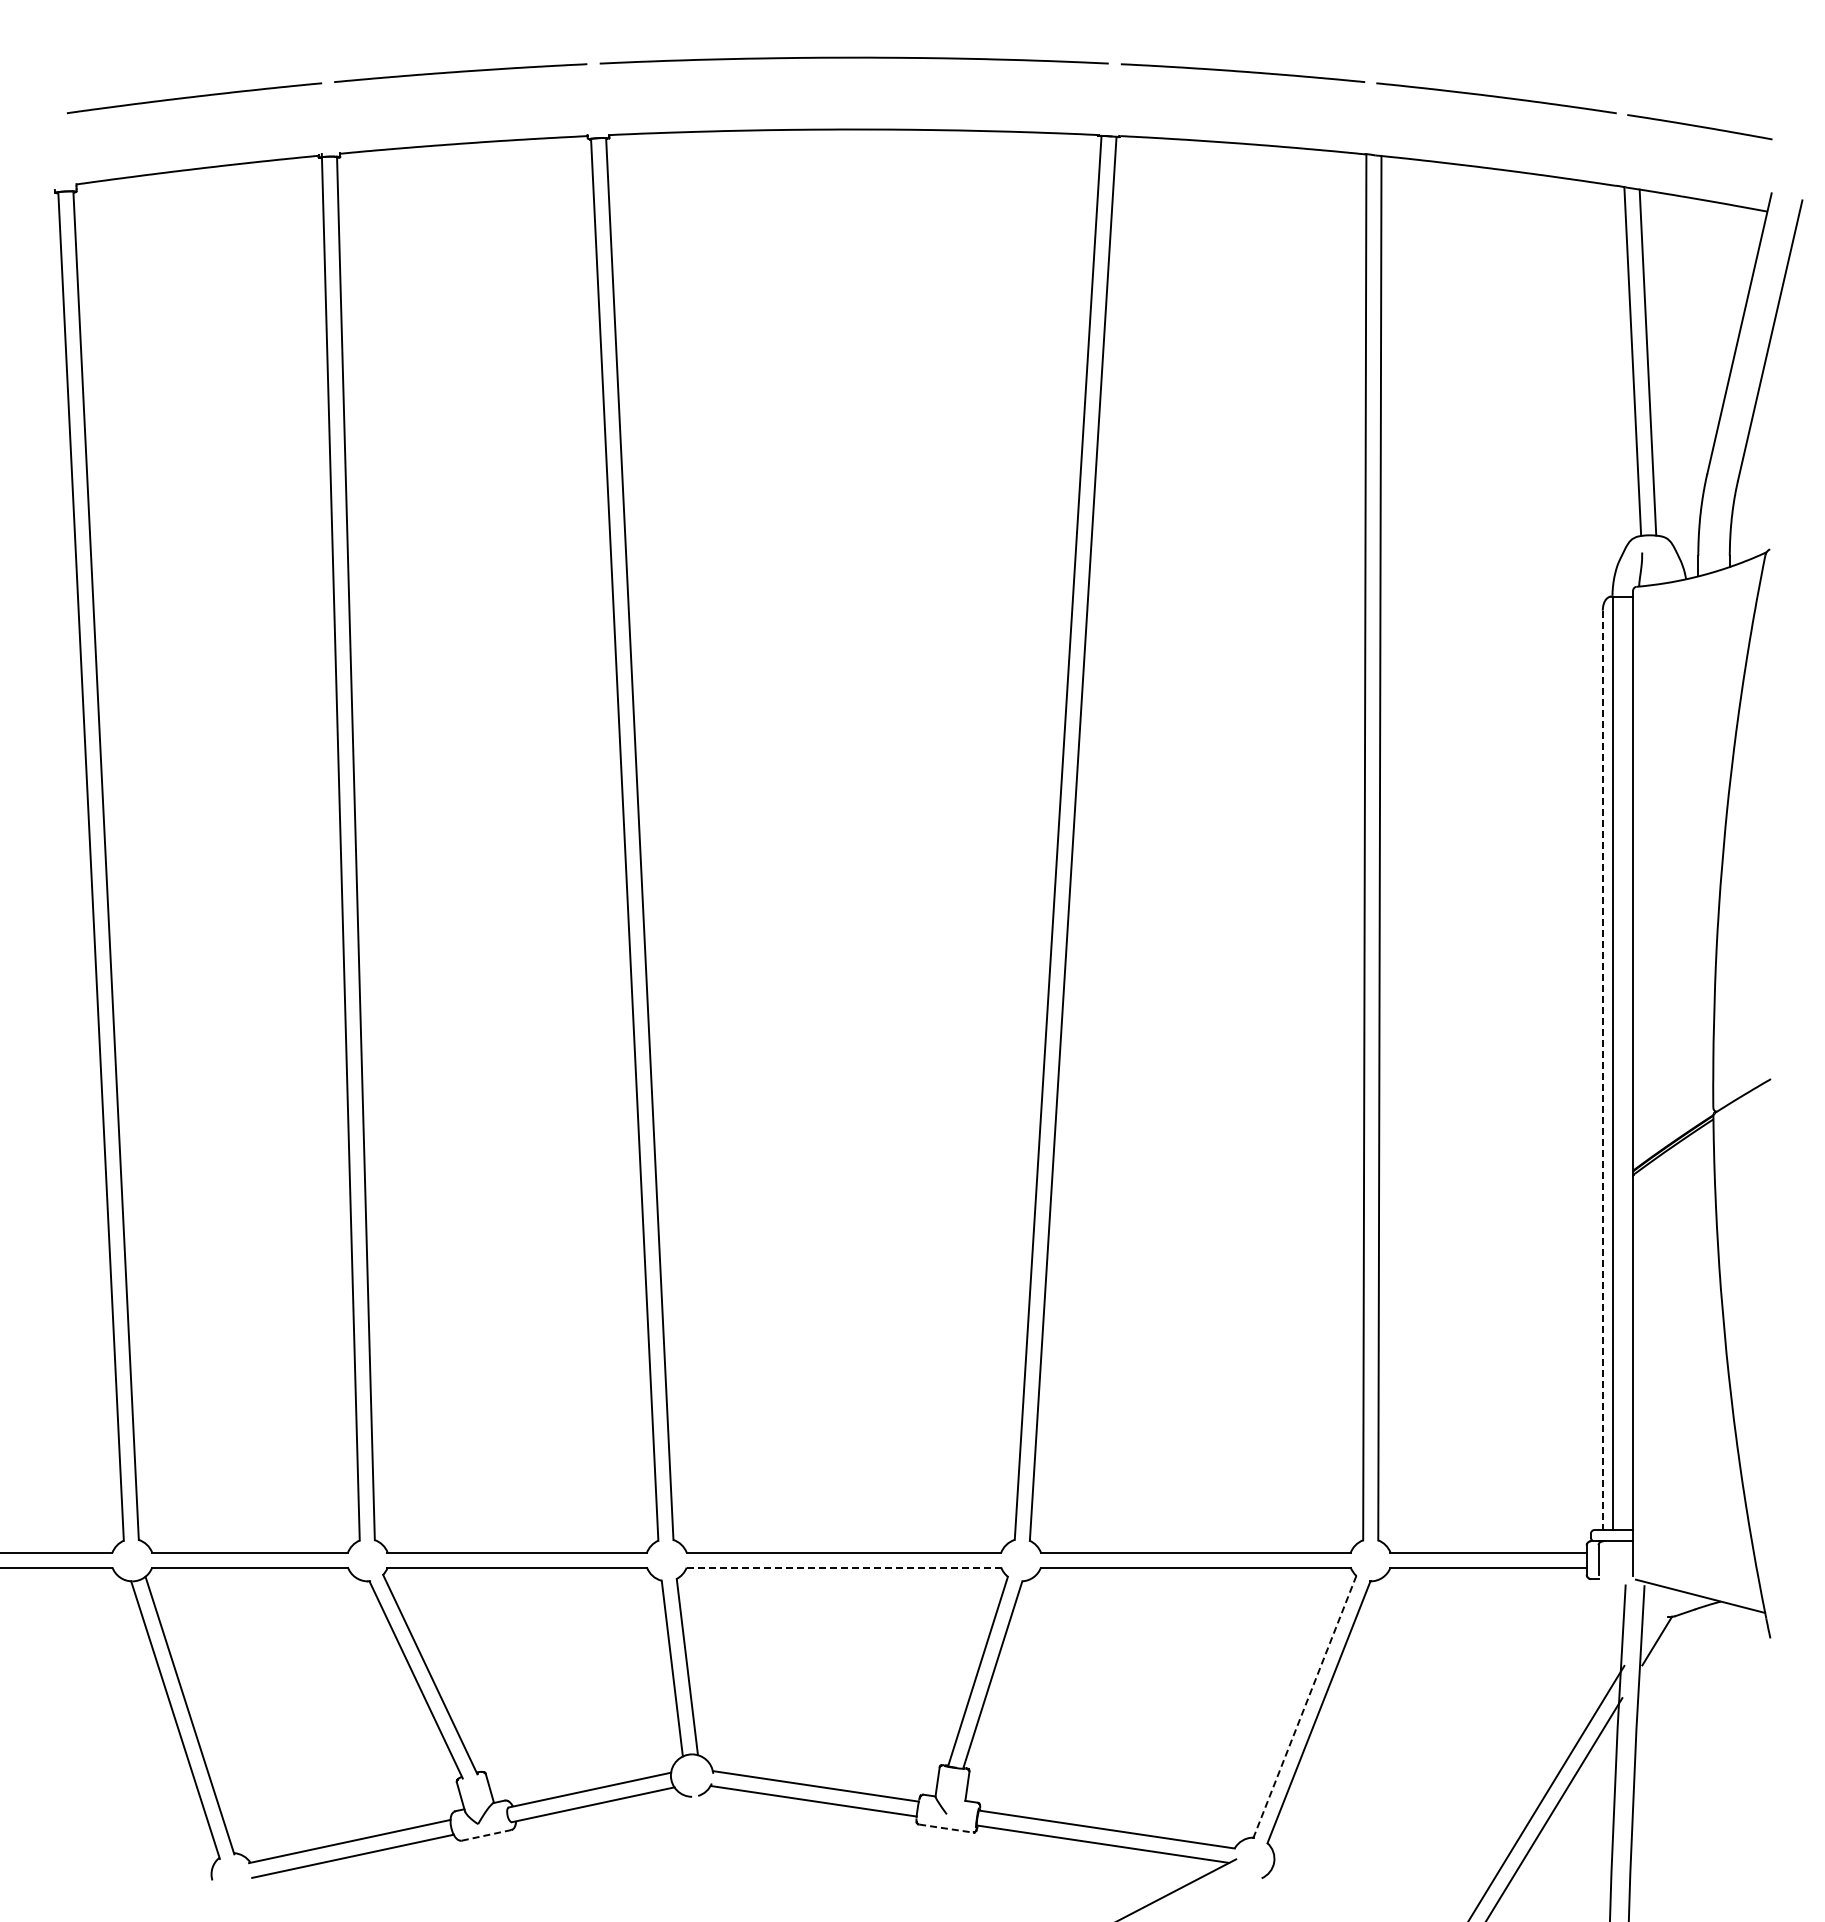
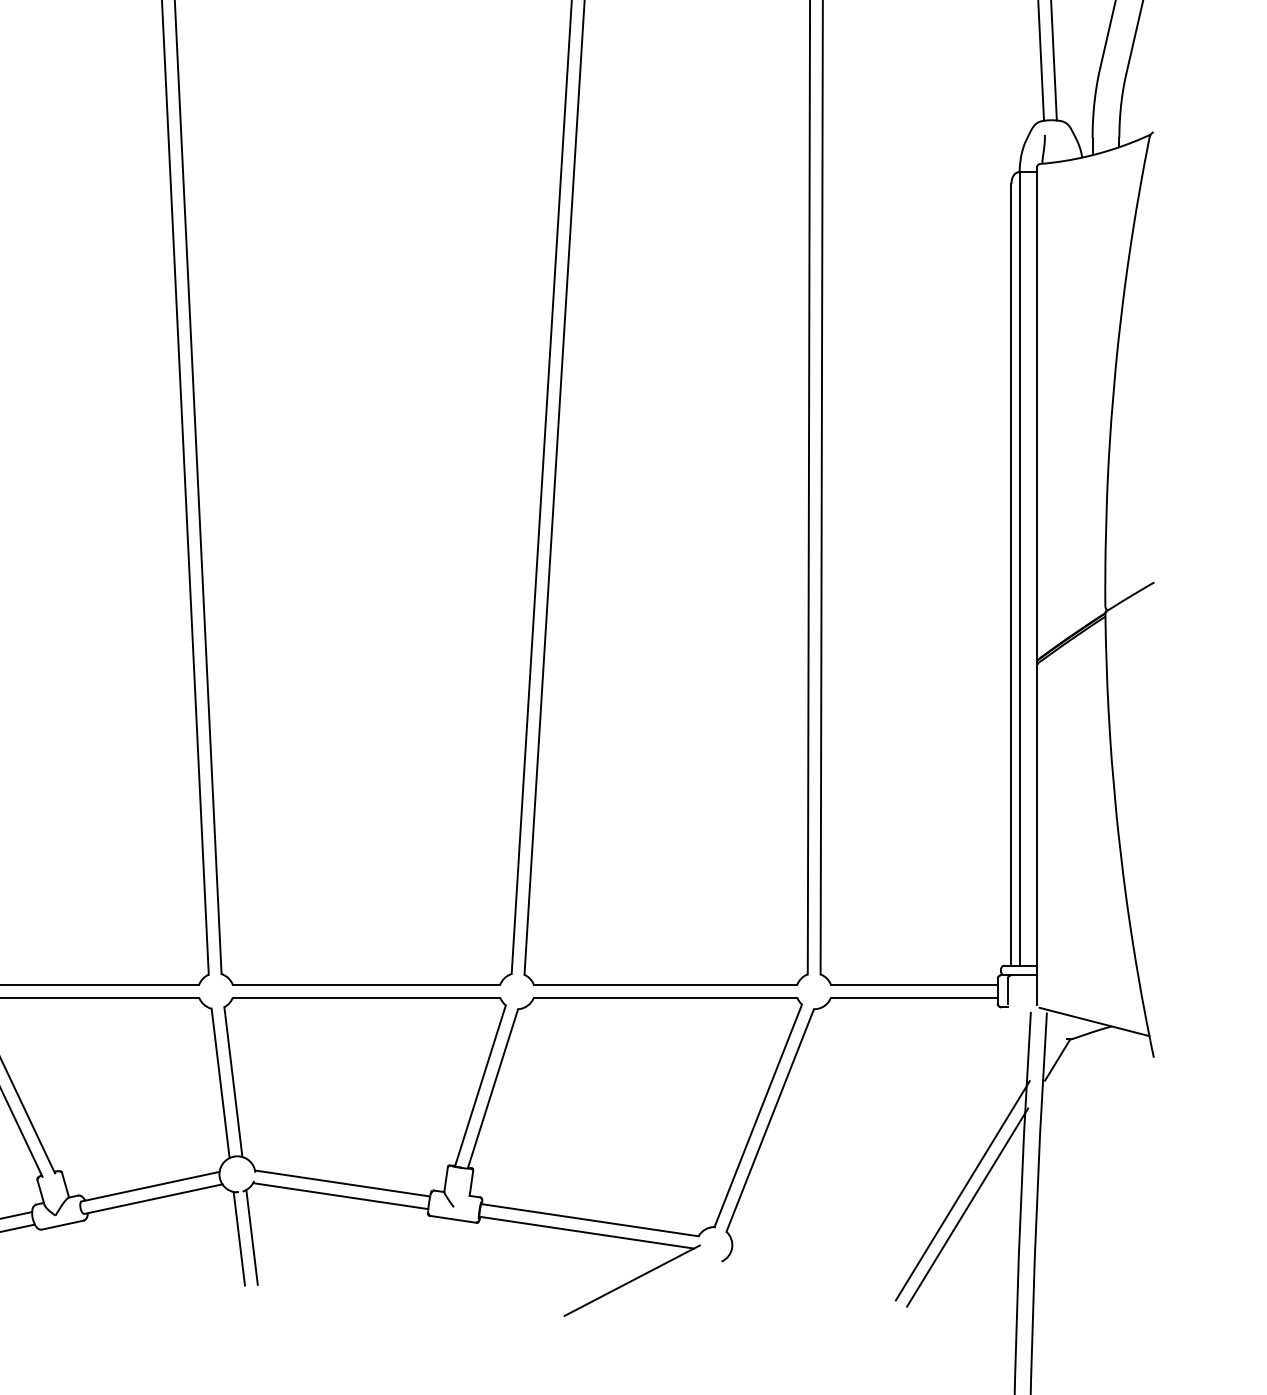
line: (1602, 1070) -> (1011, 575), dashed -> solid
line: (844, 1567) -> (366, 997), dashed -> solid
line: (1304, 1706) -> (757, 1115), dashed -> solid
line: (946, 1828) -> (453, 1219), dashed -> solid
line: (486, 1835) -> (62, 1225), dashed -> solid
line: (709, 1849) -> (252, 1237), added
line: (693, 1851) -> (238, 1238), added

